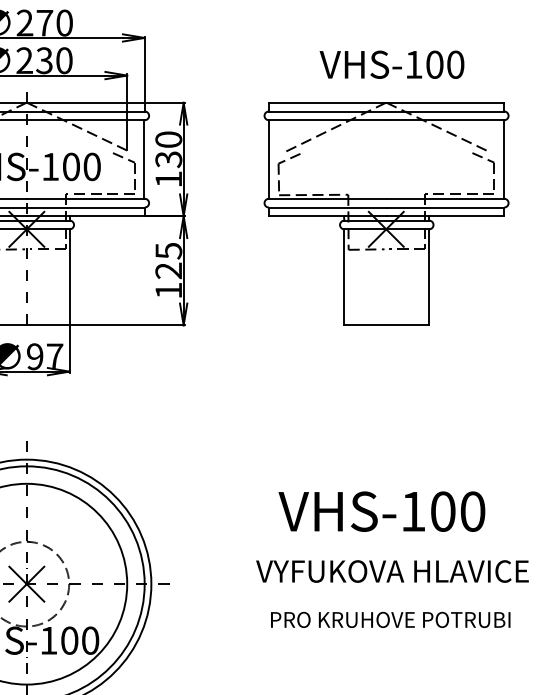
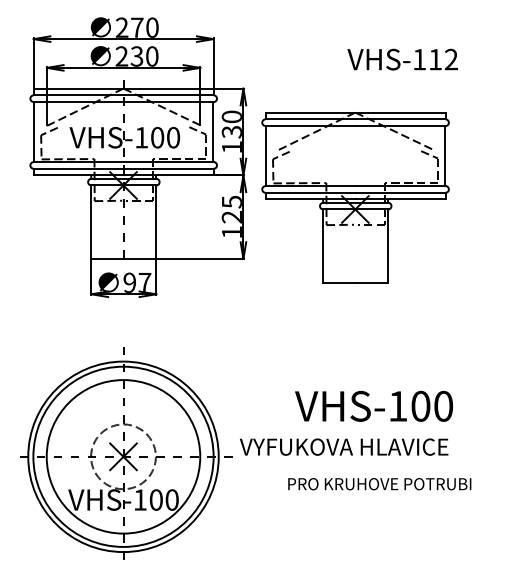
text: (445, 64) -> (443, 59), VHS-100 -> VHS-112
part: (386, 213) -> (355, 197), moved
text: (381, 510) -> (373, 405), moved
text: (392, 570) -> (344, 446), moved
text: (390, 620) -> (379, 484), moved

